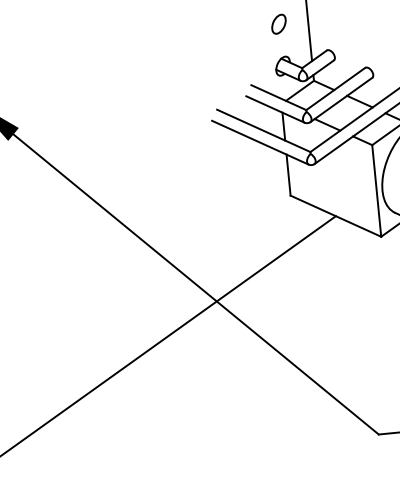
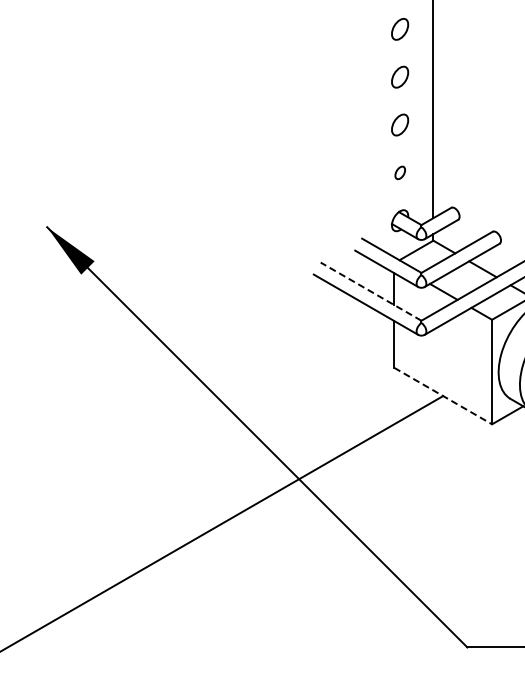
part: (279, 23) -> (400, 172), size x0.6
line: (263, 130) -> (370, 291), solid -> dashed
line: (336, 216) -> (443, 396), solid -> dashed

